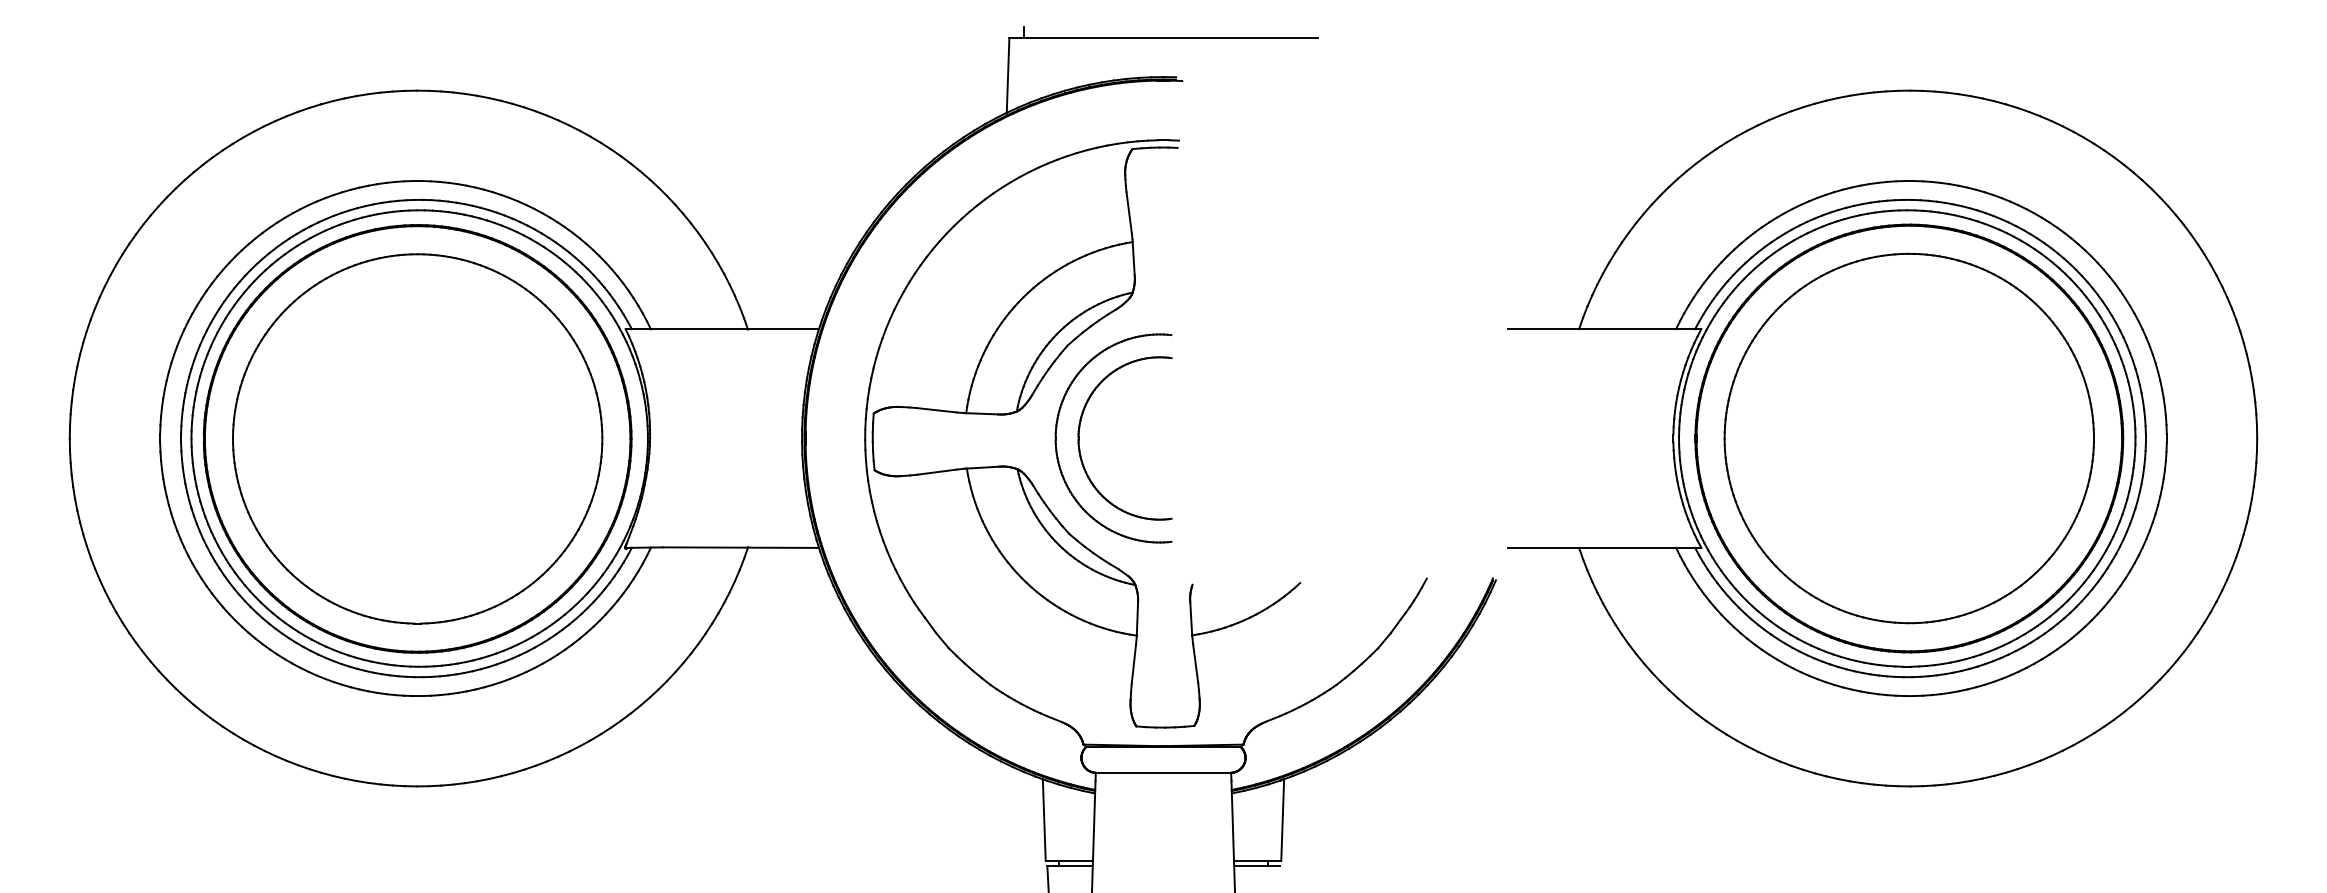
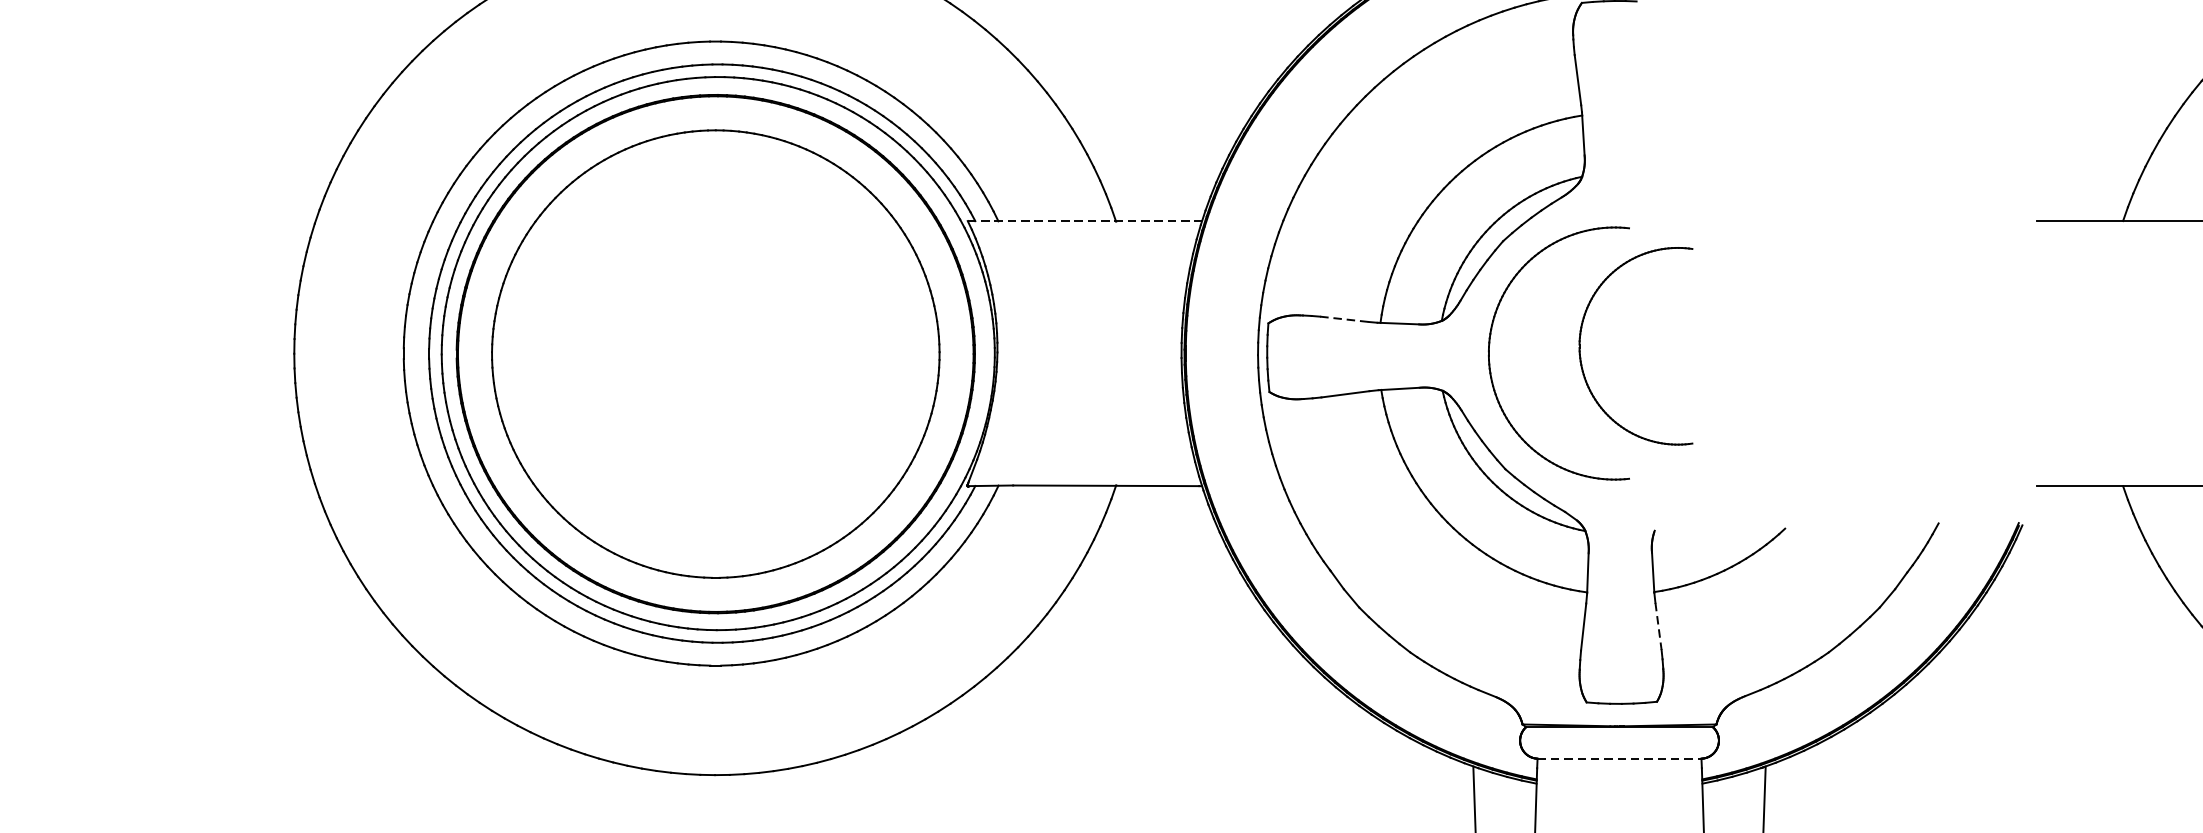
line: (722, 329) -> (1085, 221), solid -> dashed
line: (937, 410) -> (1345, 319), solid -> dashed
part: (1079, 438) -> (1580, 346), moved
line: (1195, 663) -> (1658, 626), solid -> dashed
line: (1163, 772) -> (1619, 758), solid -> dashed

